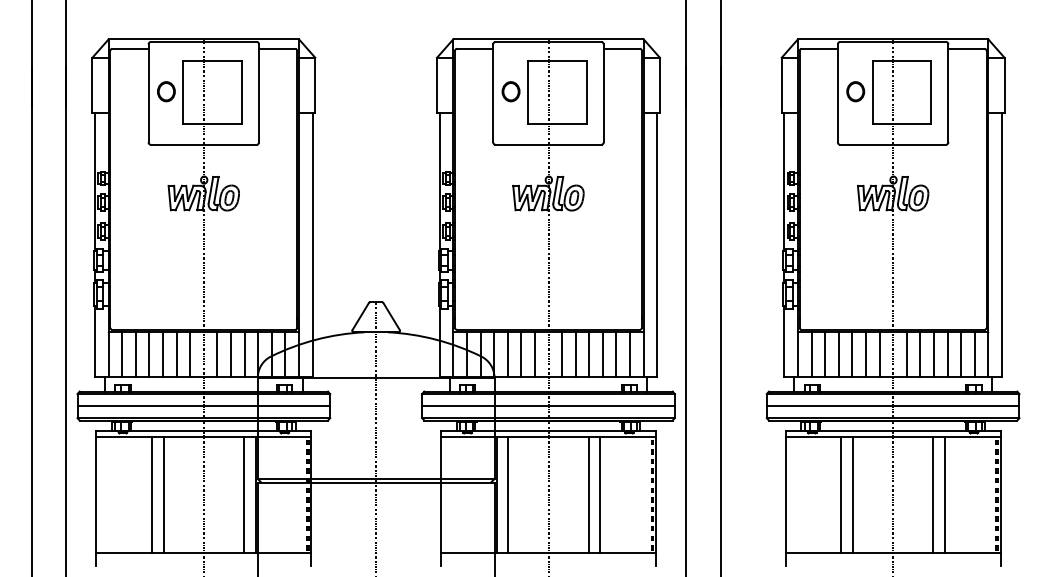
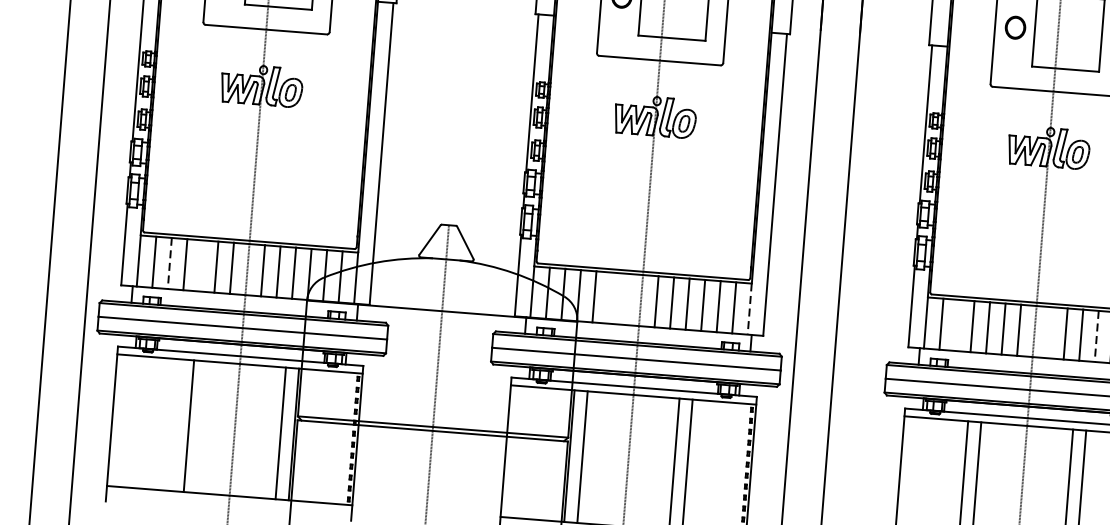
line: (163, 354) -> (201, 265), removed
line: (521, 354) -> (610, 297), removed
line: (534, 354) -> (625, 298), removed
line: (825, 354) -> (957, 325), removed
line: (906, 354) -> (1049, 332), removed
line: (135, 355) -> (169, 264), solid -> dashed
line: (643, 355) -> (749, 309), solid -> dashed
line: (947, 355) -> (1096, 337), solid -> dashed
line: (152, 494) -> (176, 424), removed

